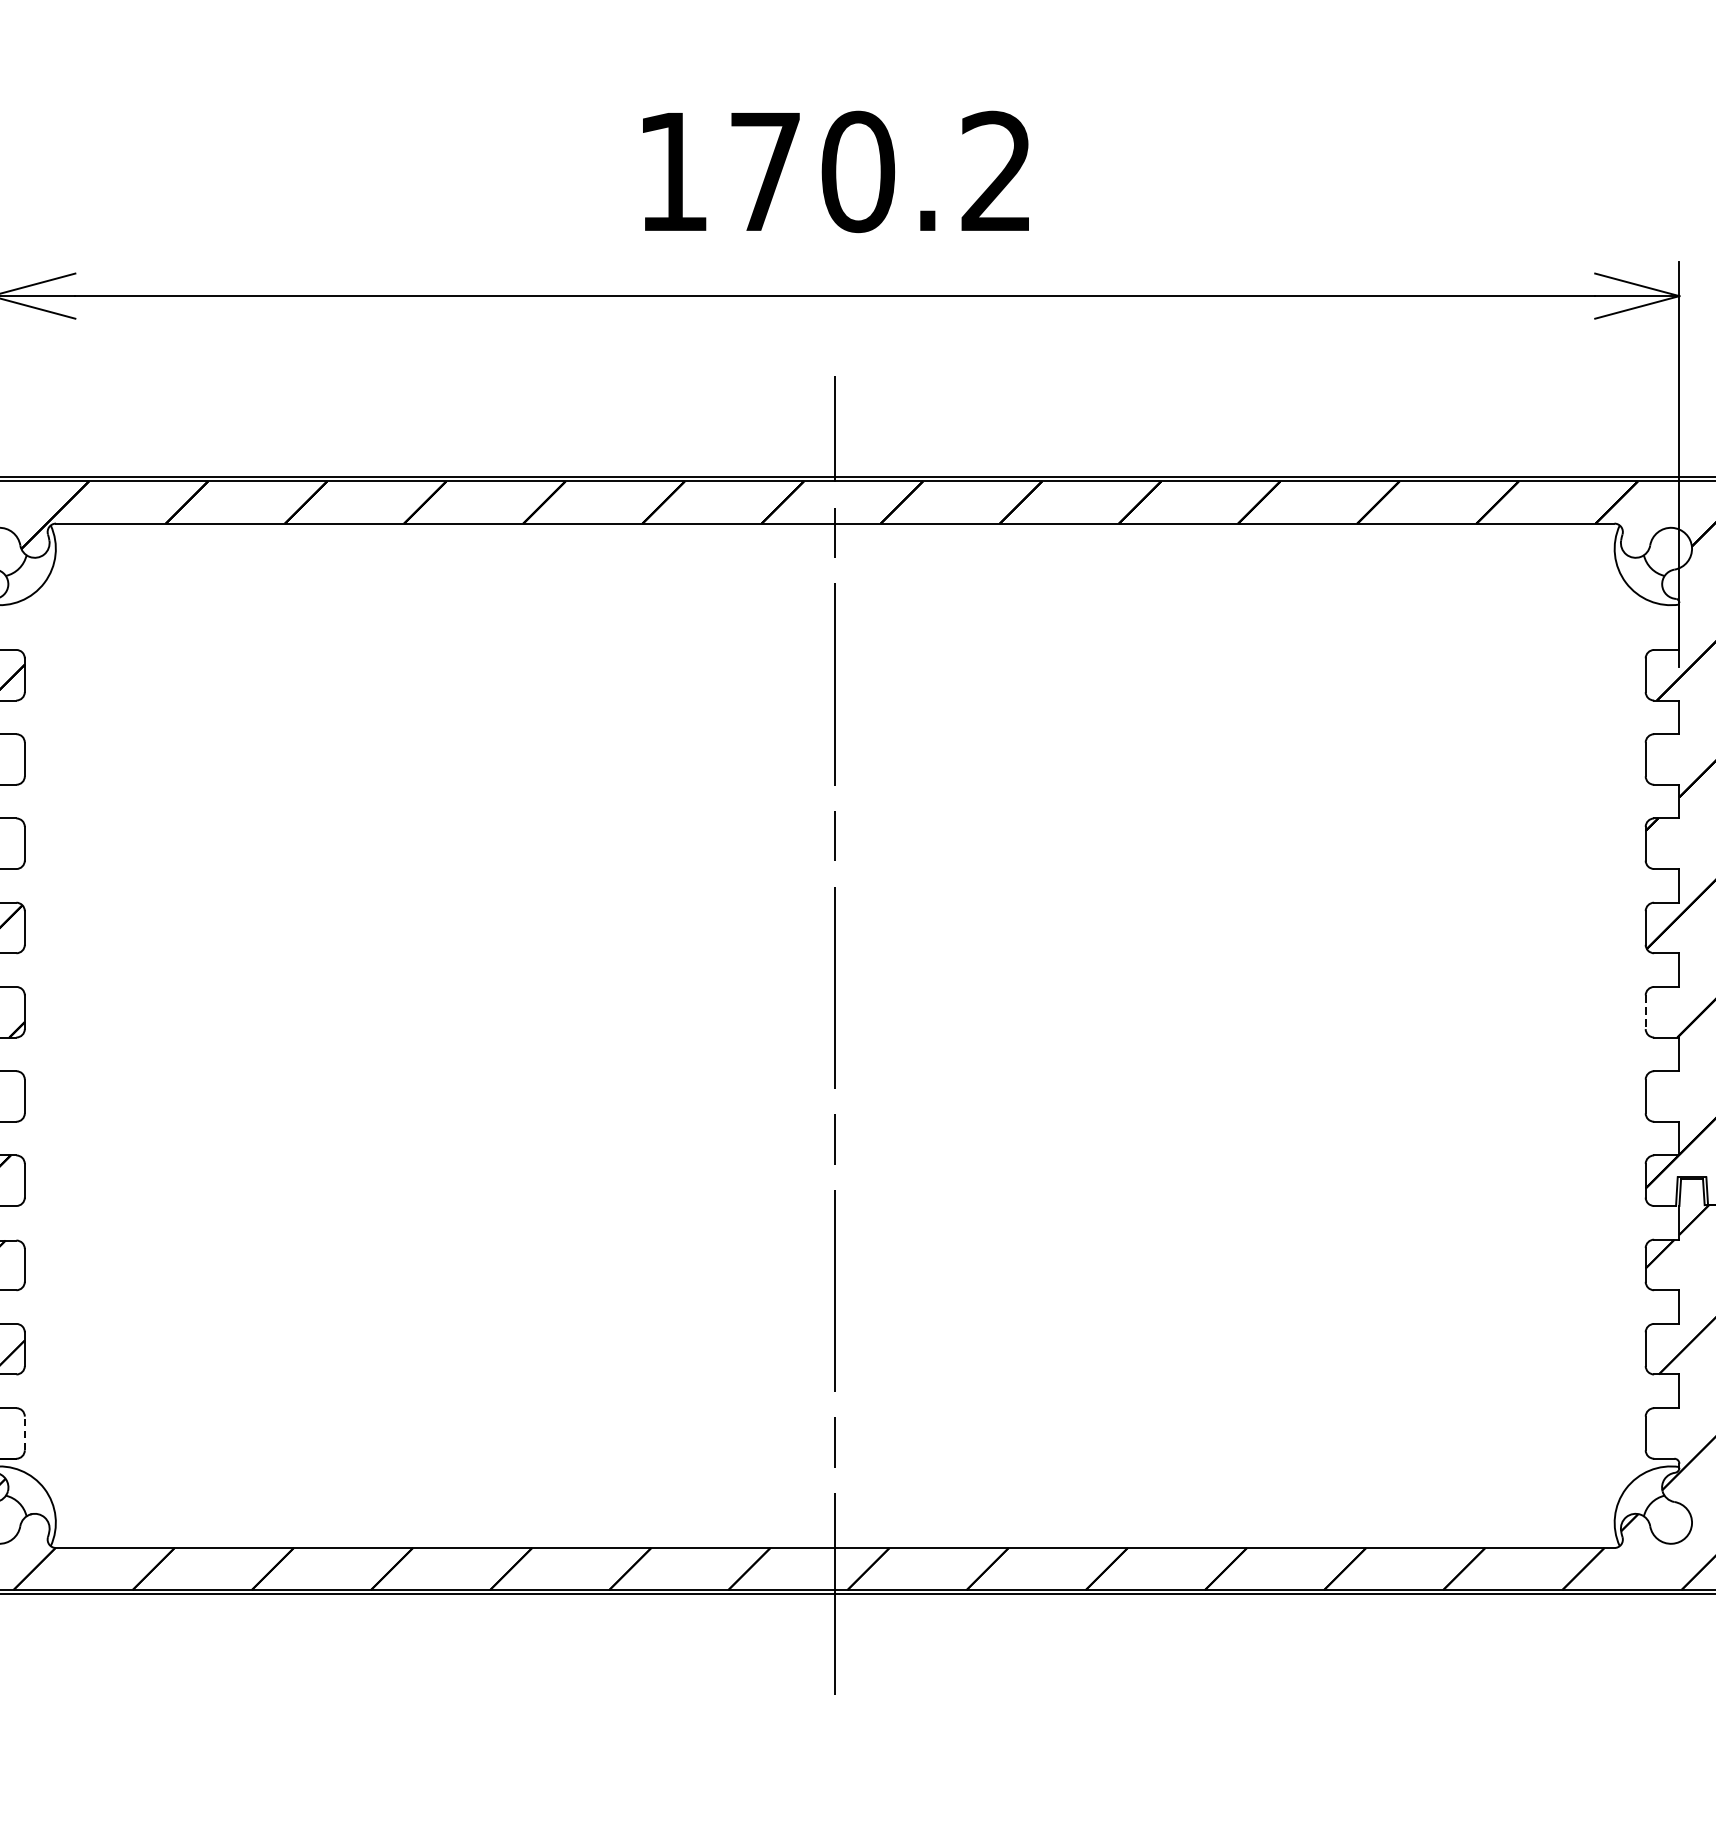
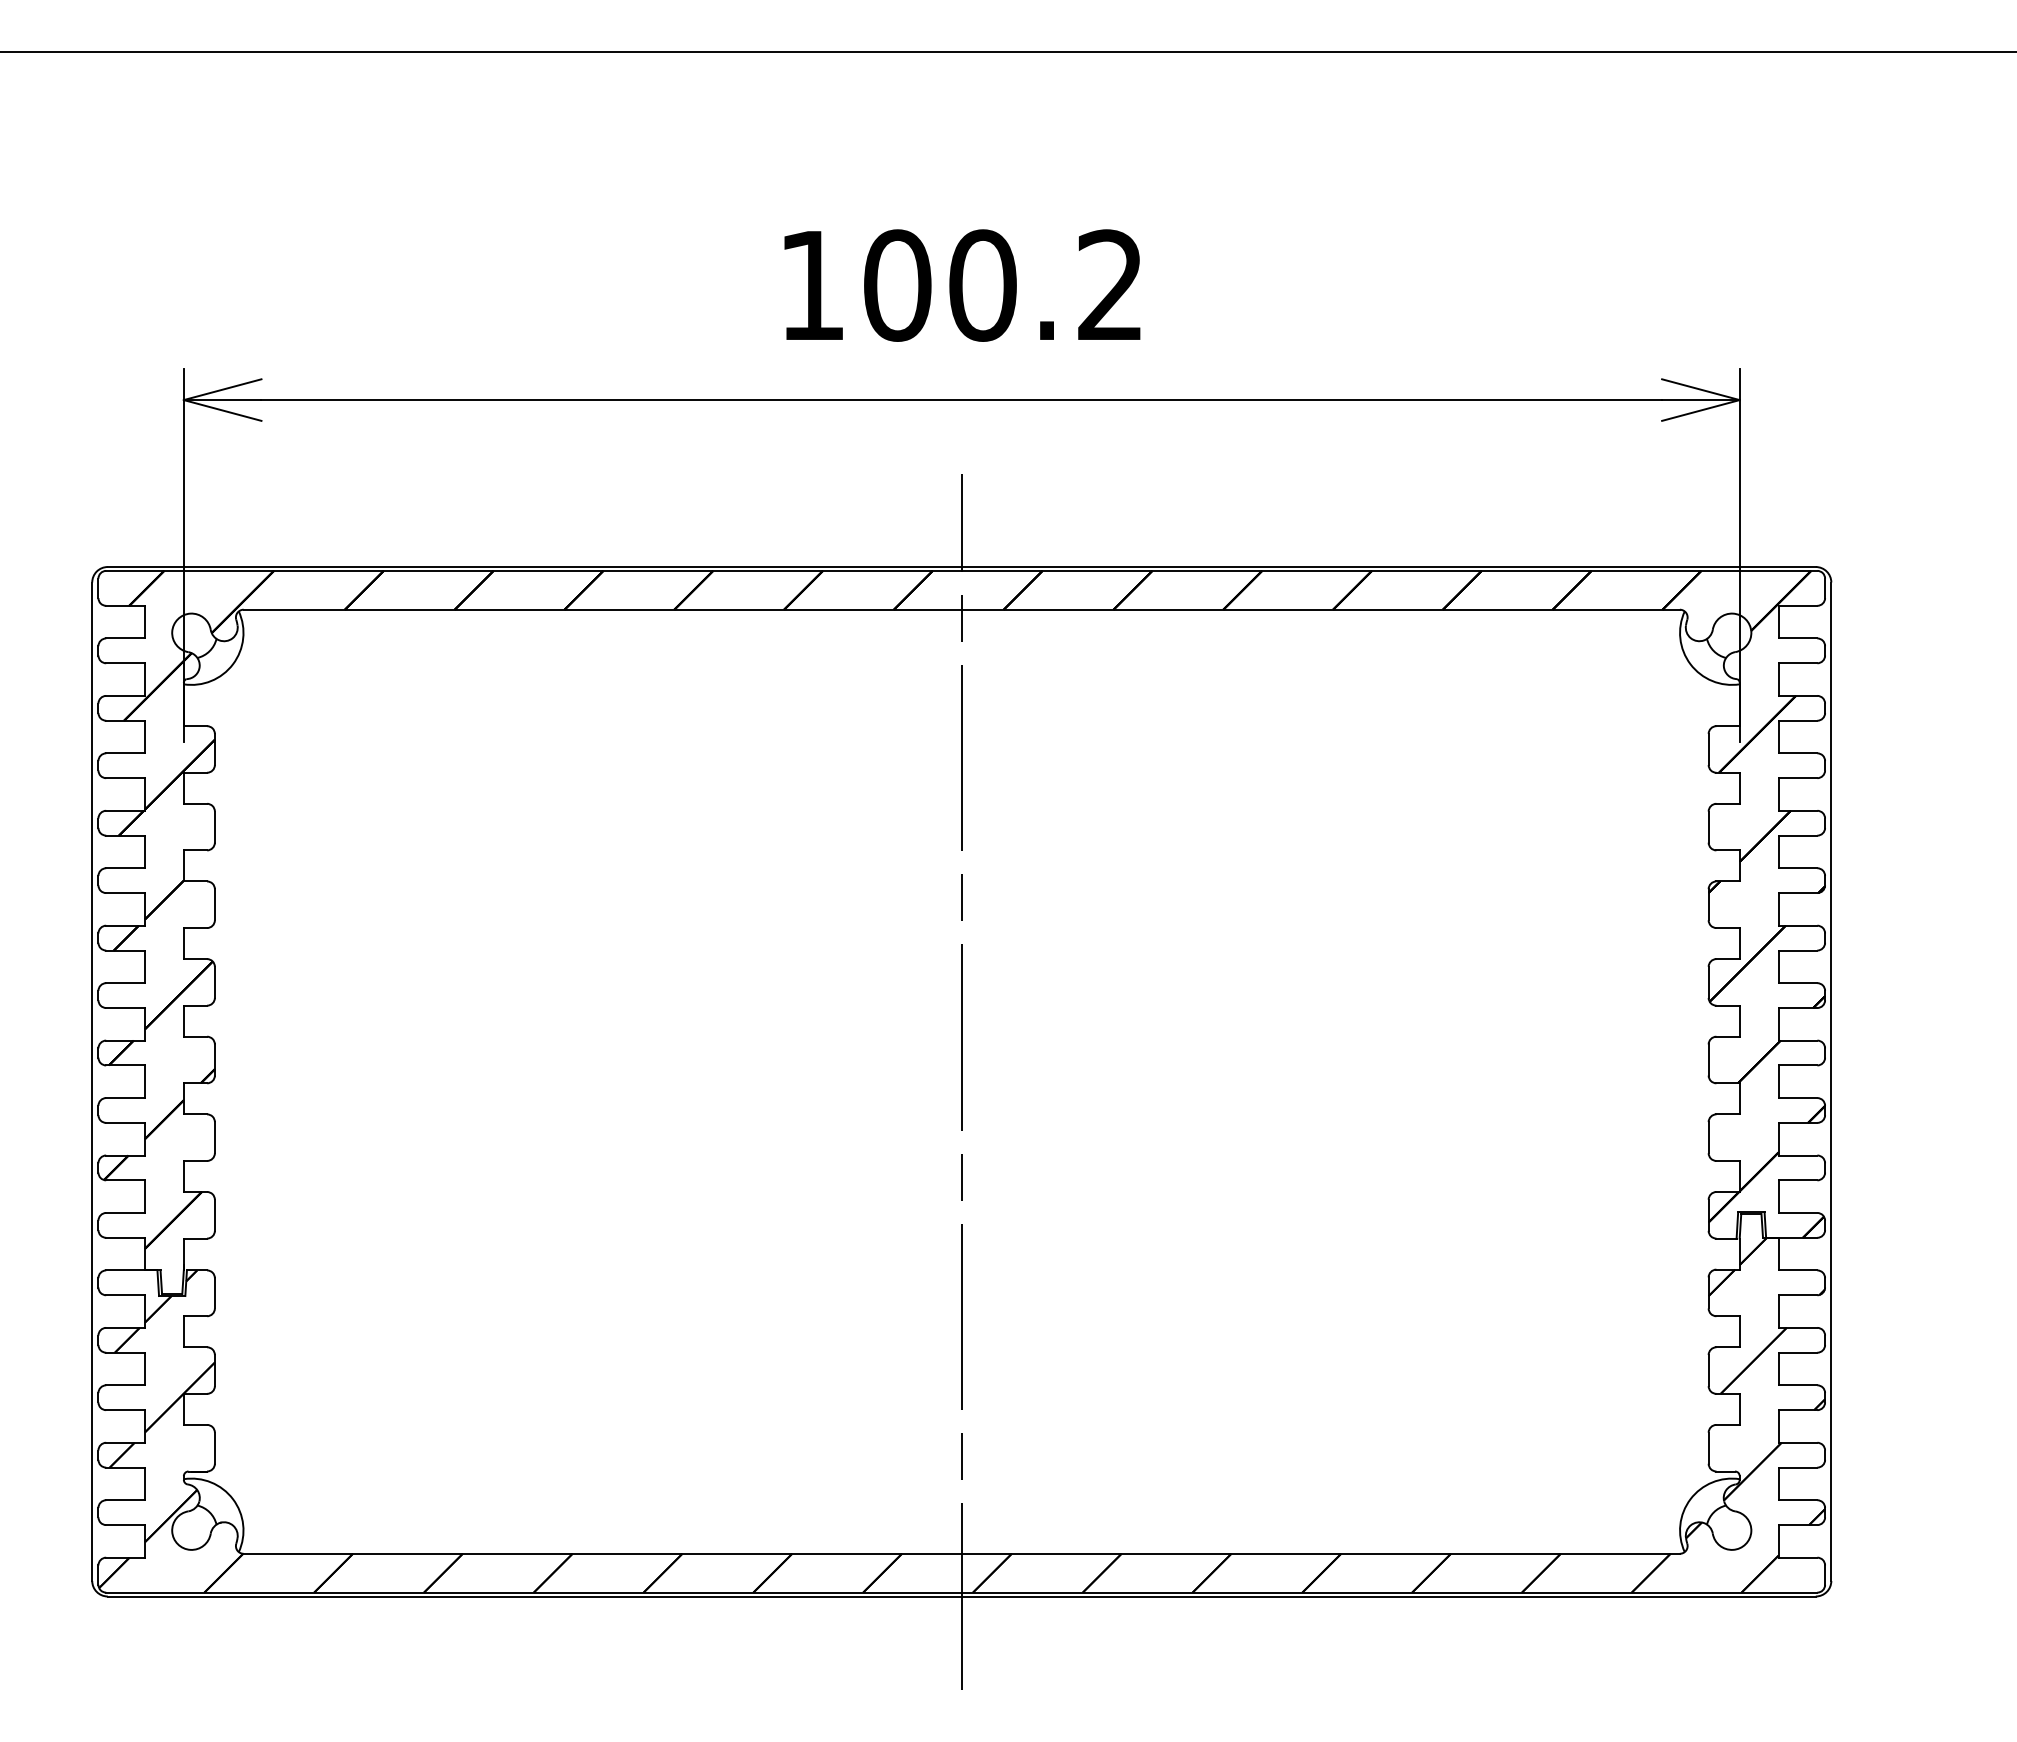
text: (765, 171) -> (897, 285), 170.2 -> 100.2
line: (1645, 1012) -> (1708, 1060), dashed -> solid
line: (24, 1433) -> (214, 1448), dashed -> solid

